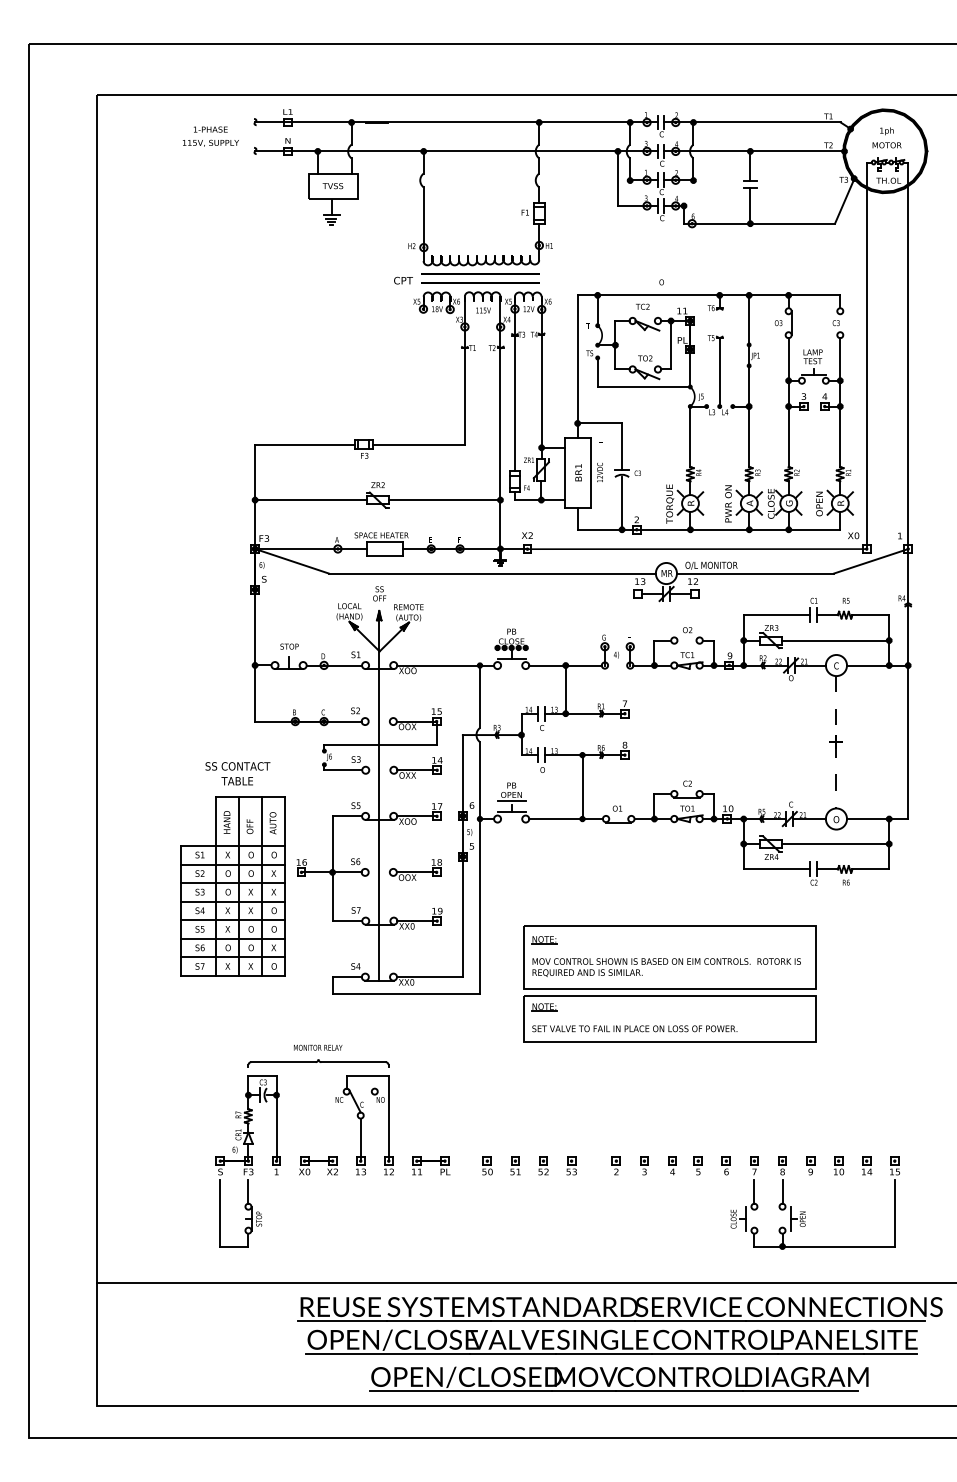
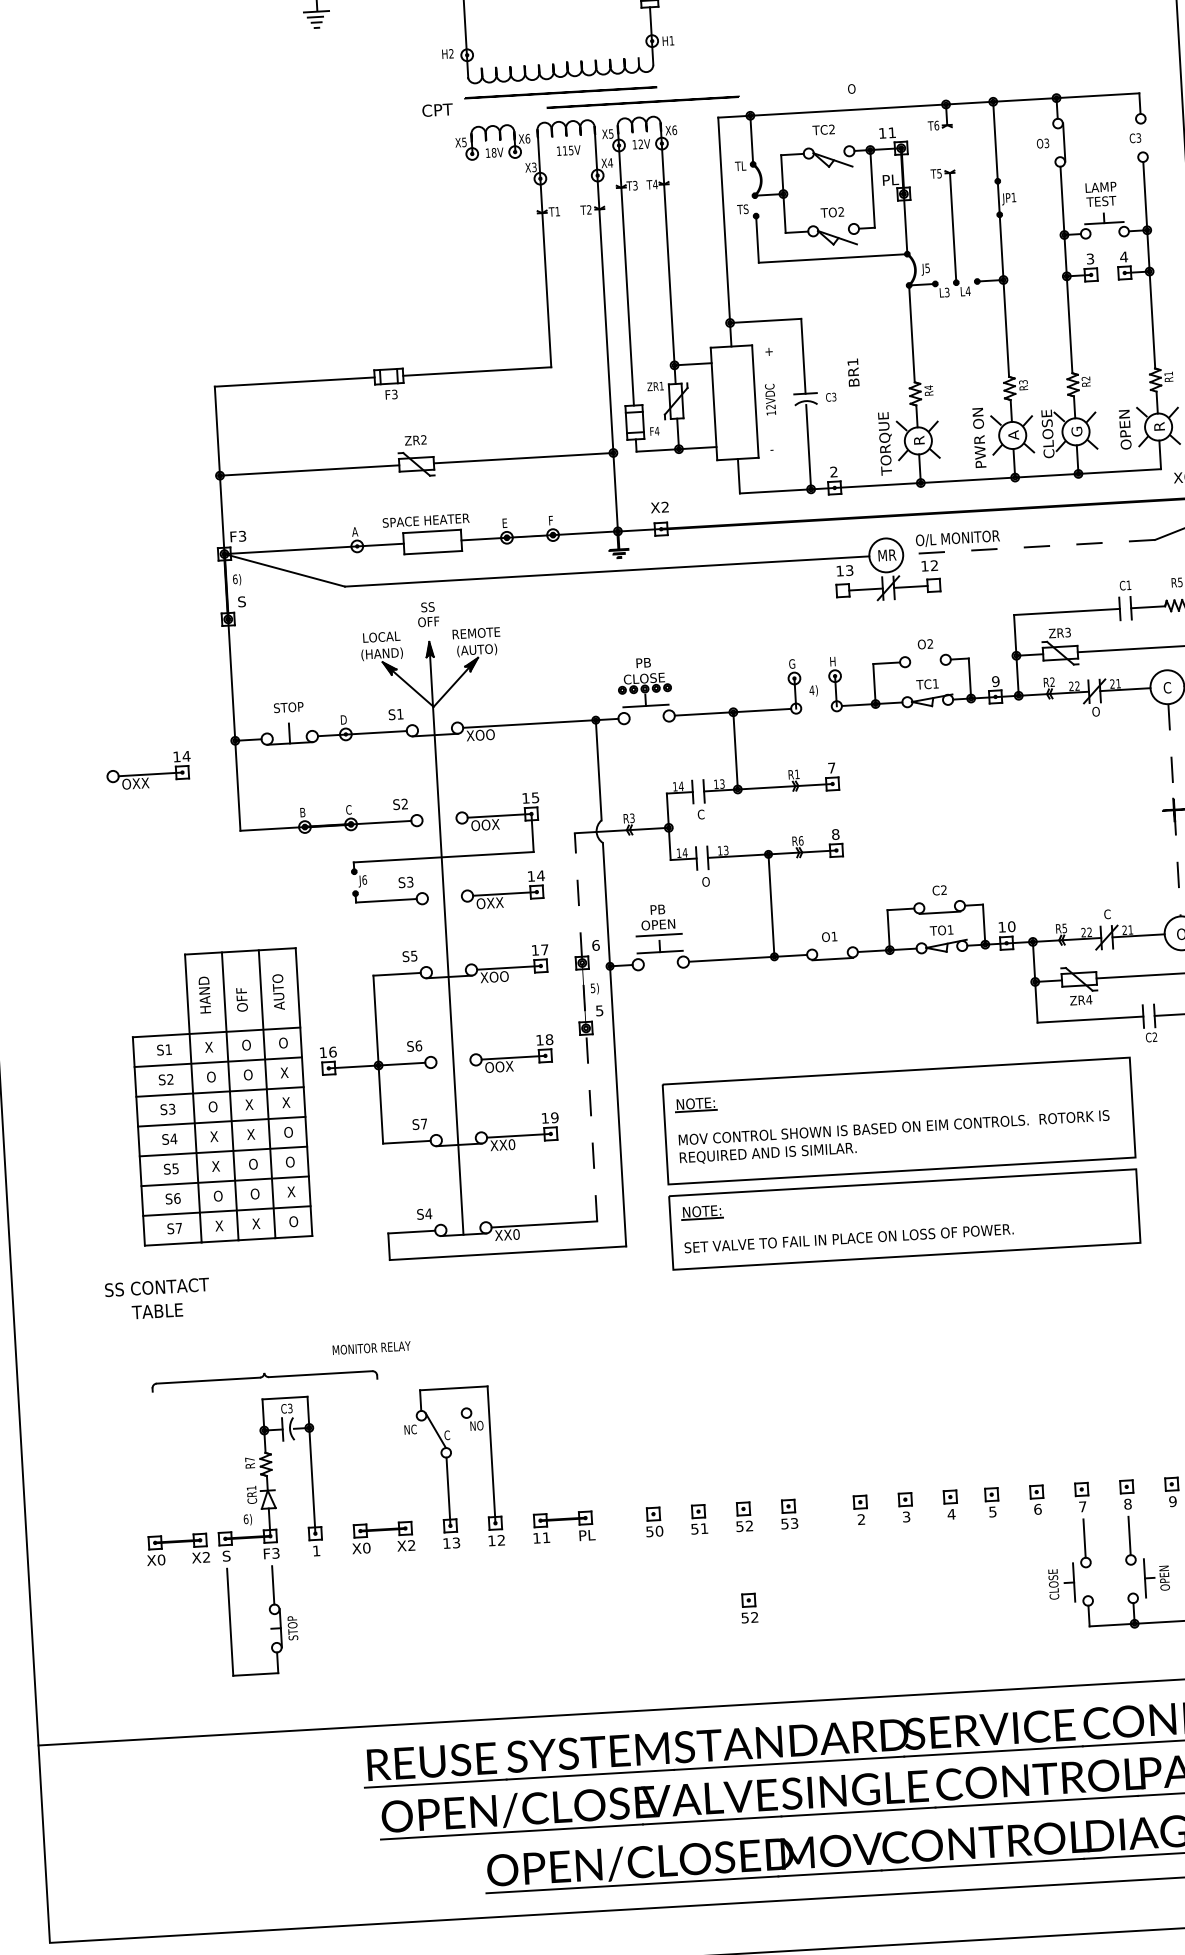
line: (480, 282) -> (643, 101), moved
text: (578, 472) -> (853, 372), moved
line: (755, 573) -> (1029, 547), solid -> dashed
part: (199, 680) -> (147, 770), added
text: (237, 773) -> (157, 1298), moved
line: (462, 855) -> (585, 1026), solid -> dashed
part: (669, 983) -> (900, 1162), moved
part: (318, 1063) -> (264, 1379), moved
part: (190, 1165) -> (177, 1548), added
part: (543, 1222) -> (749, 1607), added

